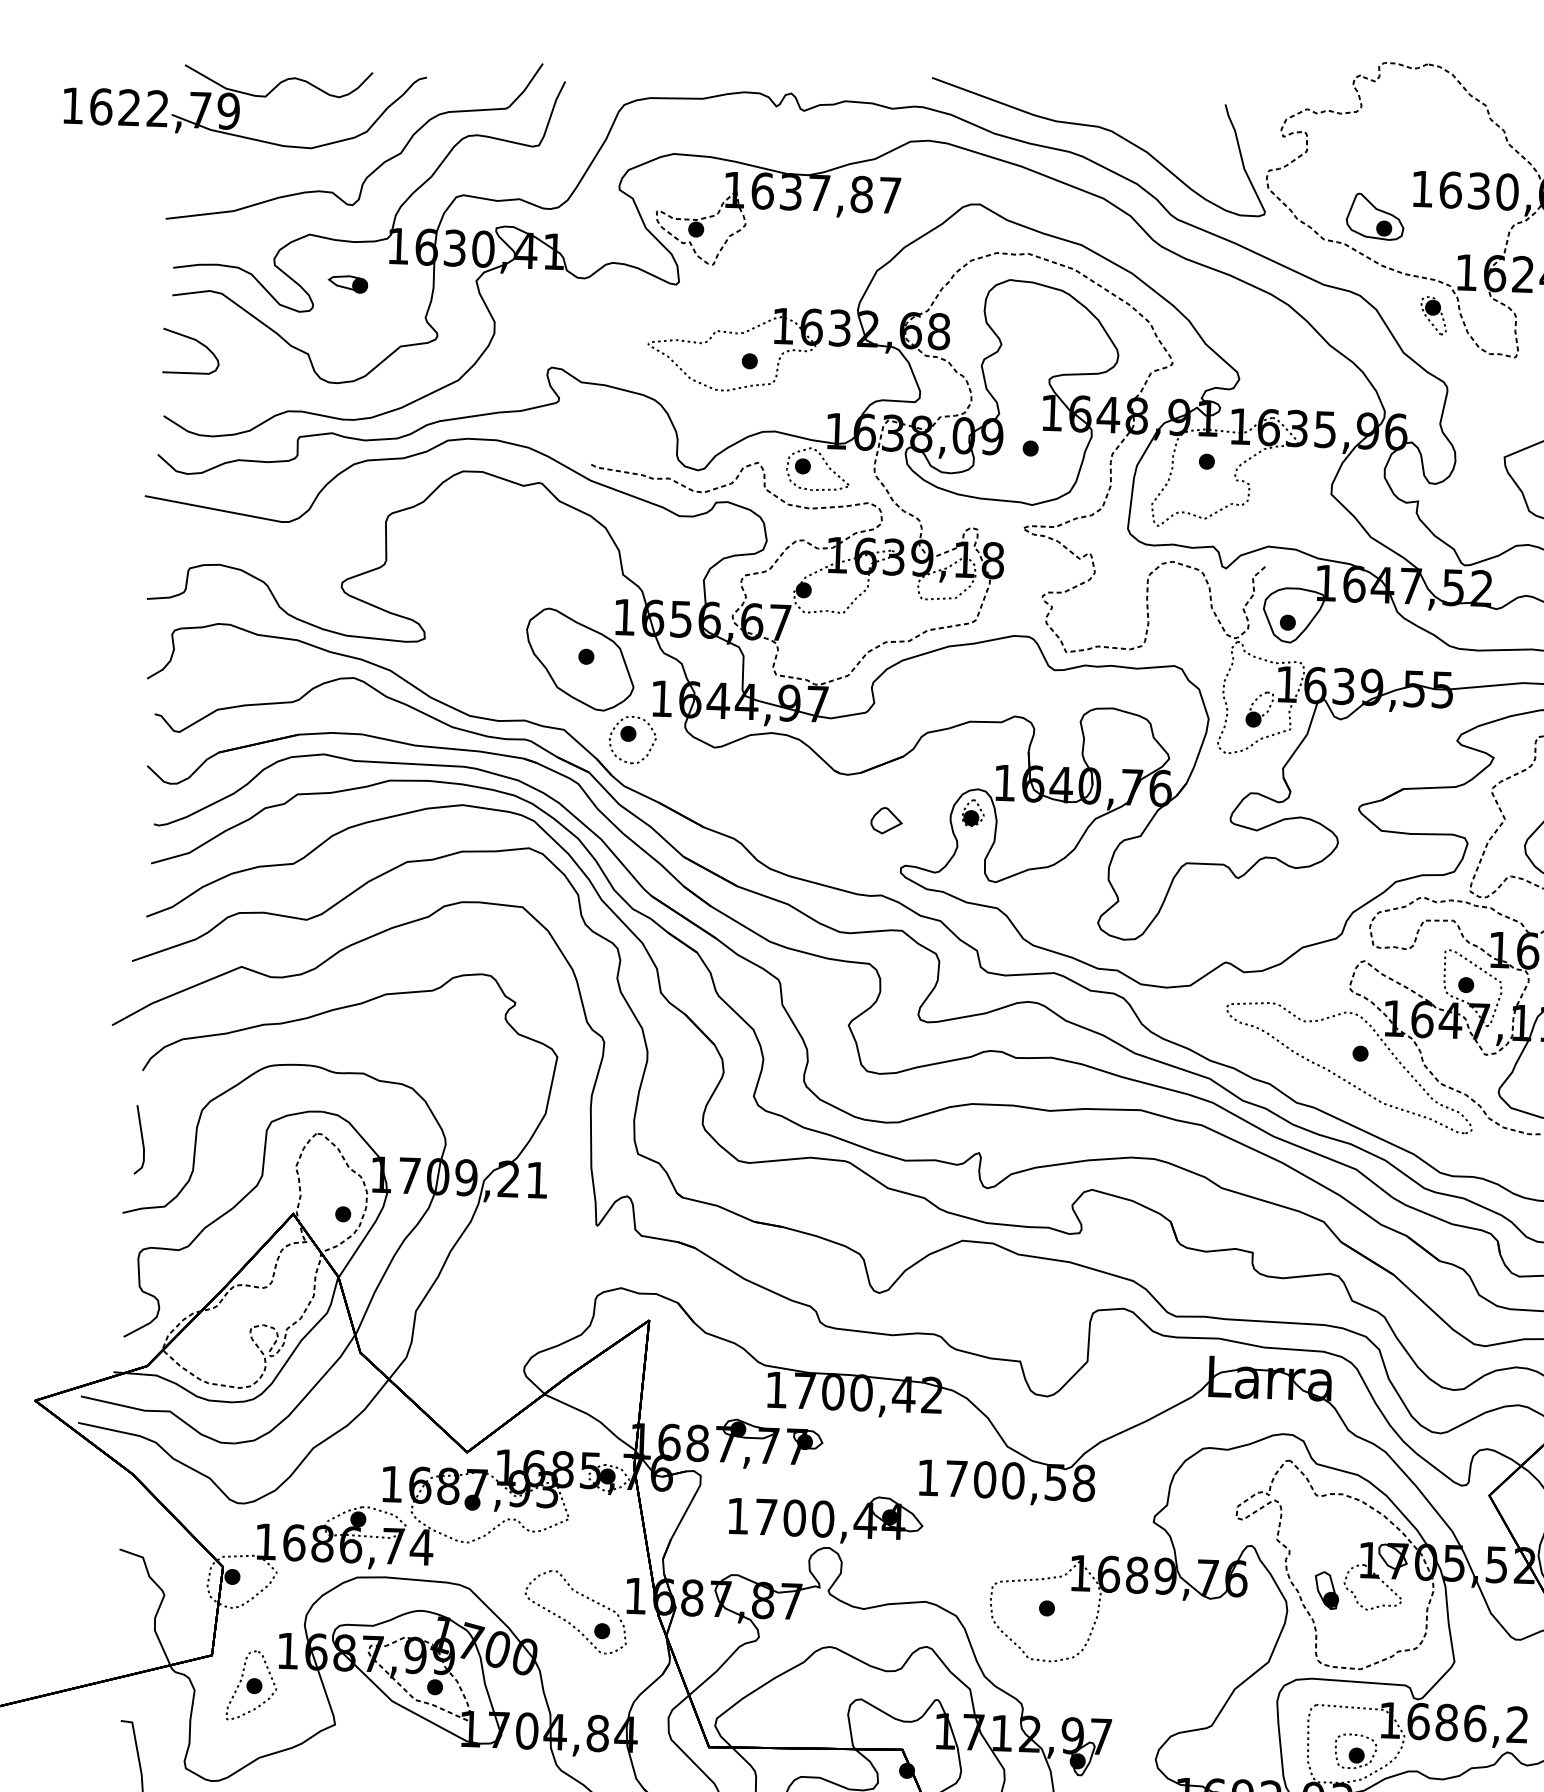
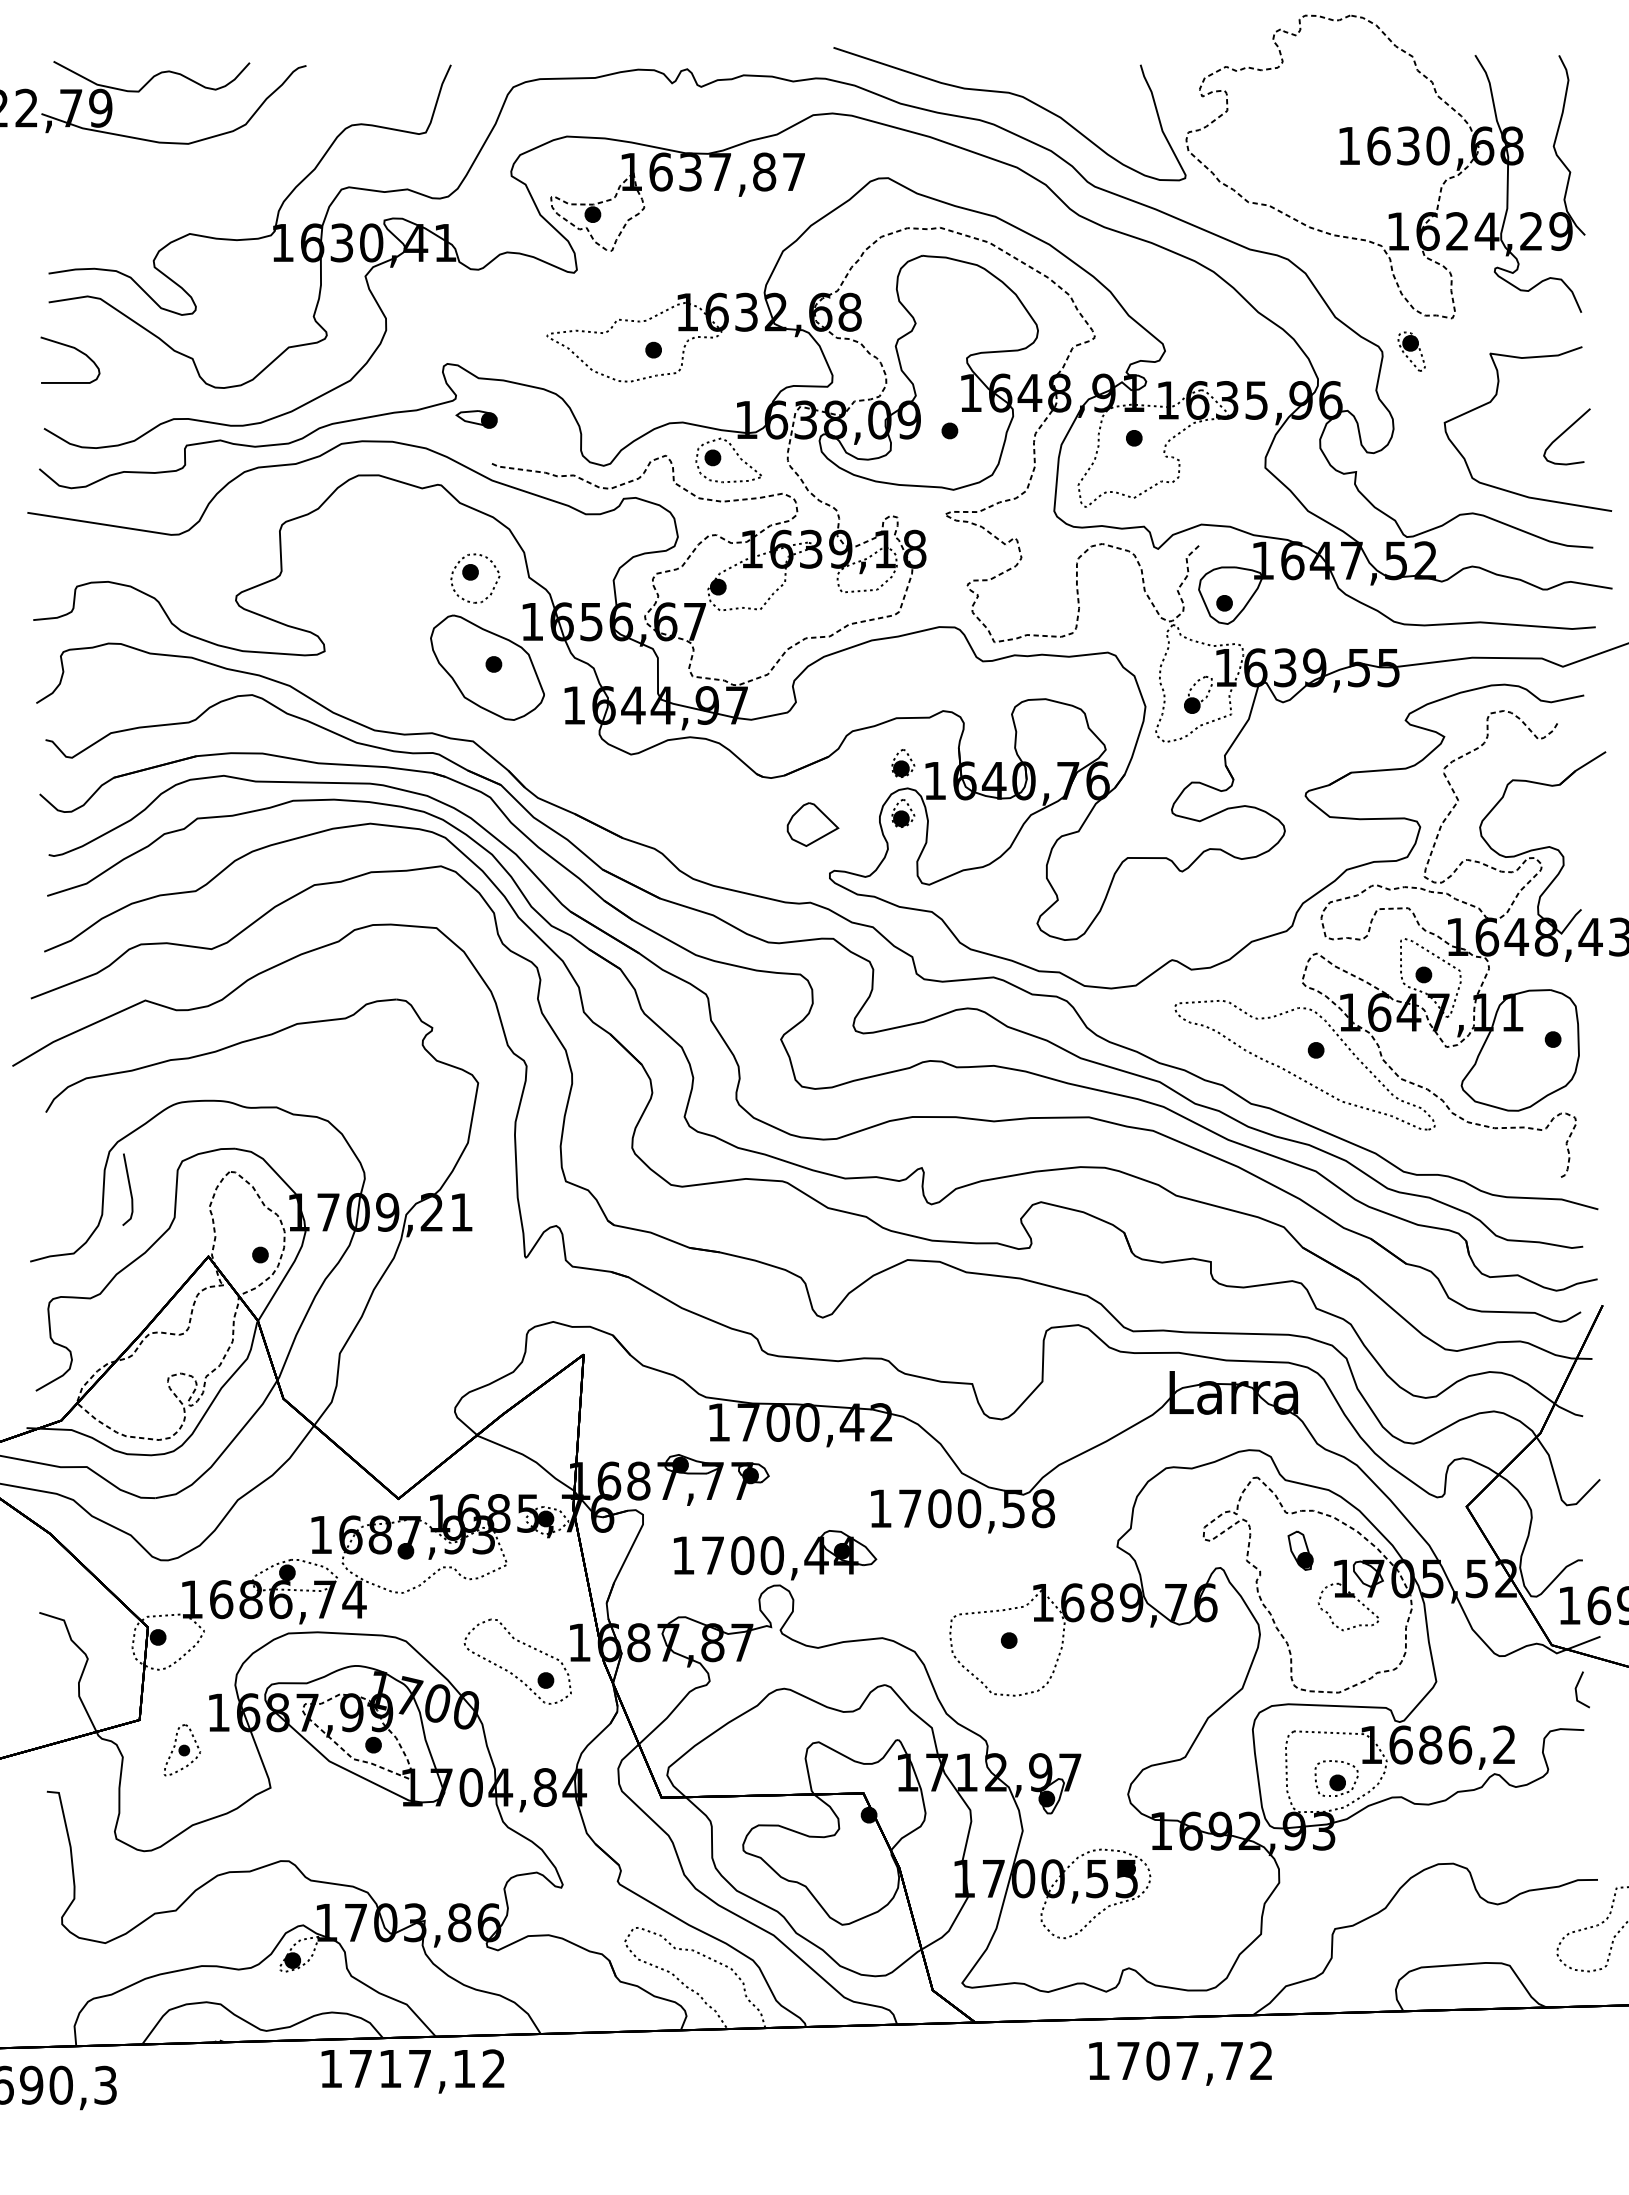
curve: (378, 165) -> (259, 159), removed
part: (1374, 216) -> (1300, 176), removed
part: (347, 284) -> (476, 419), moved
part: (1433, 315) -> (1411, 351), moved
part: (632, 739) -> (475, 578), moved
part: (975, 765) -> (903, 763), added
part: (886, 820) -> (813, 824), size x1.6
line: (141, 1139) -> (129, 1189), moved
part: (1326, 1590) -> (1300, 1550), moved
part: (252, 1685) -> (182, 1750), size x0.7

